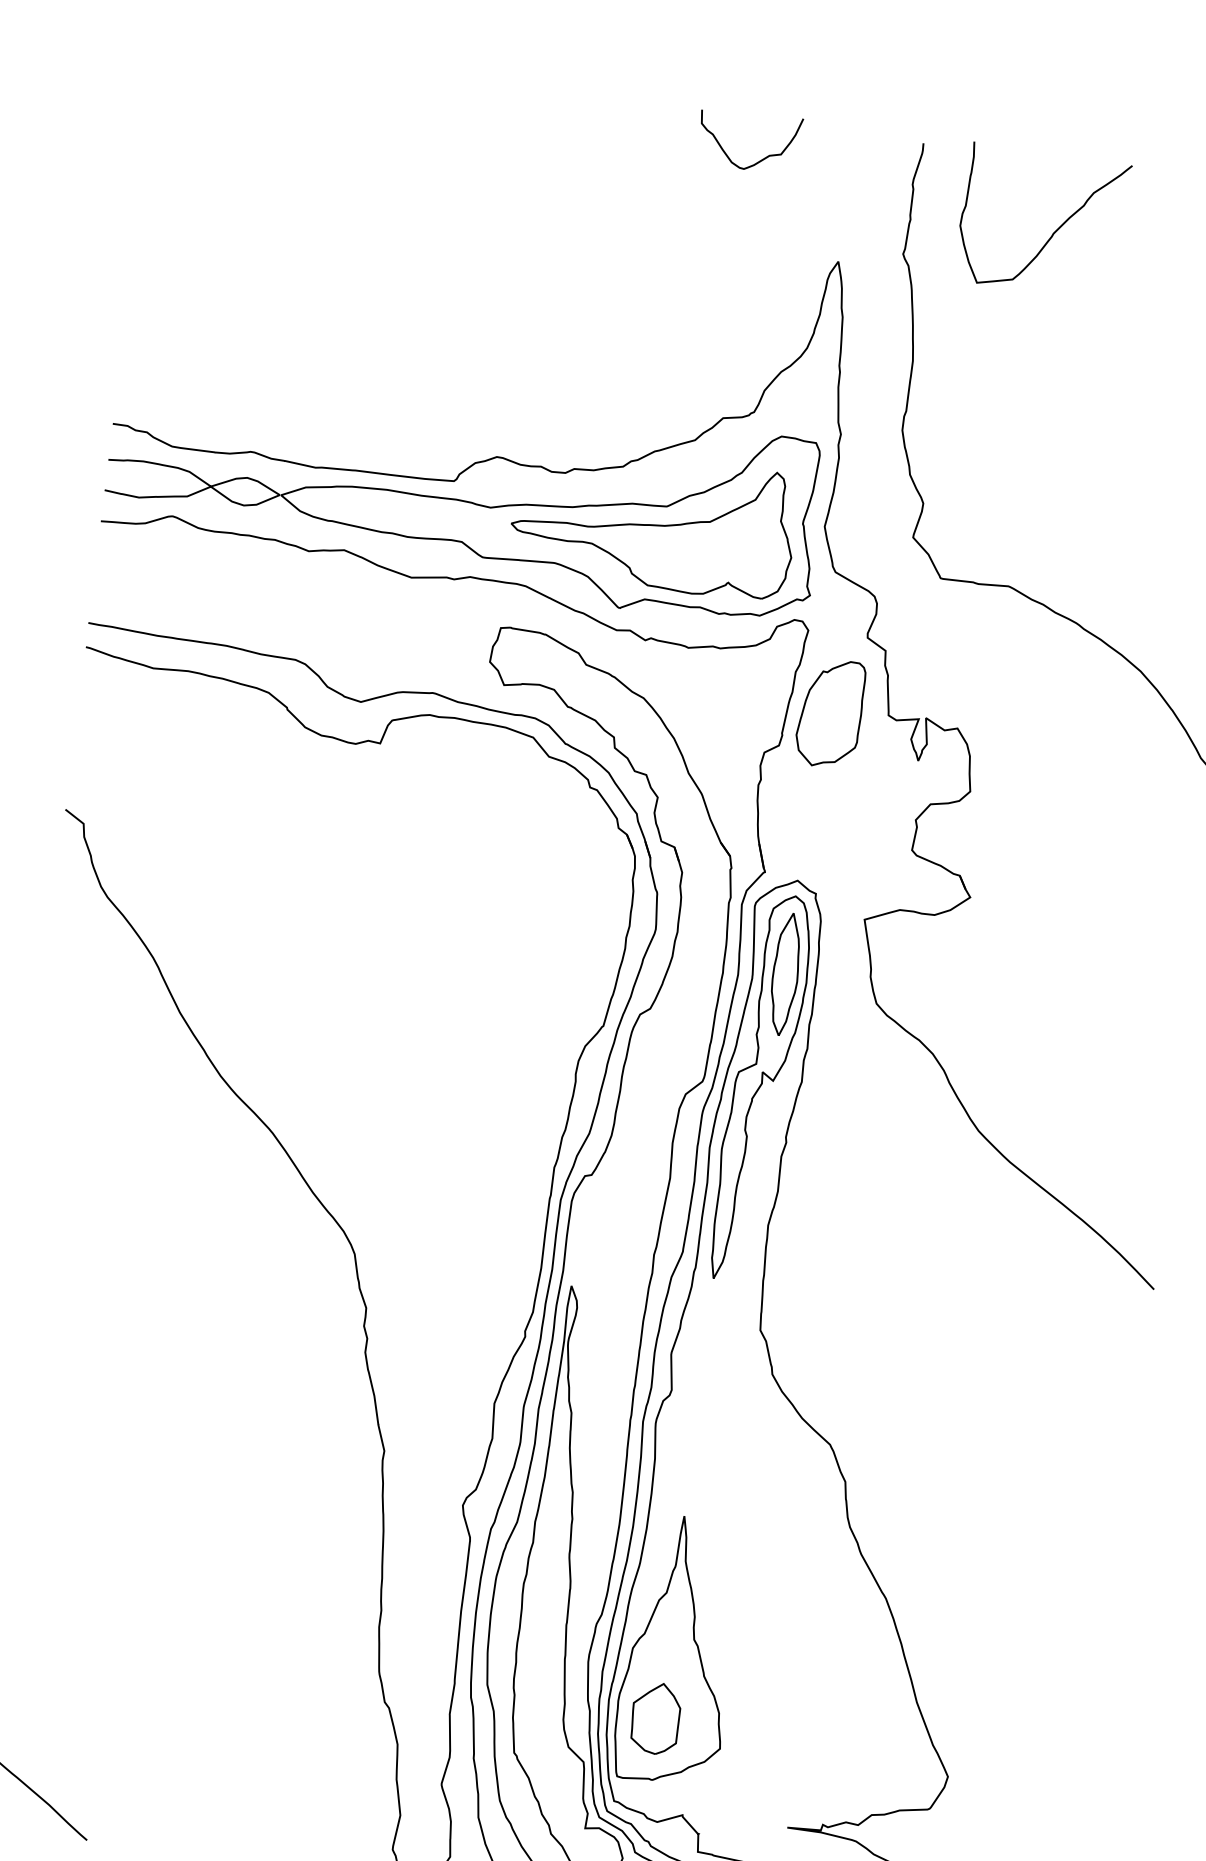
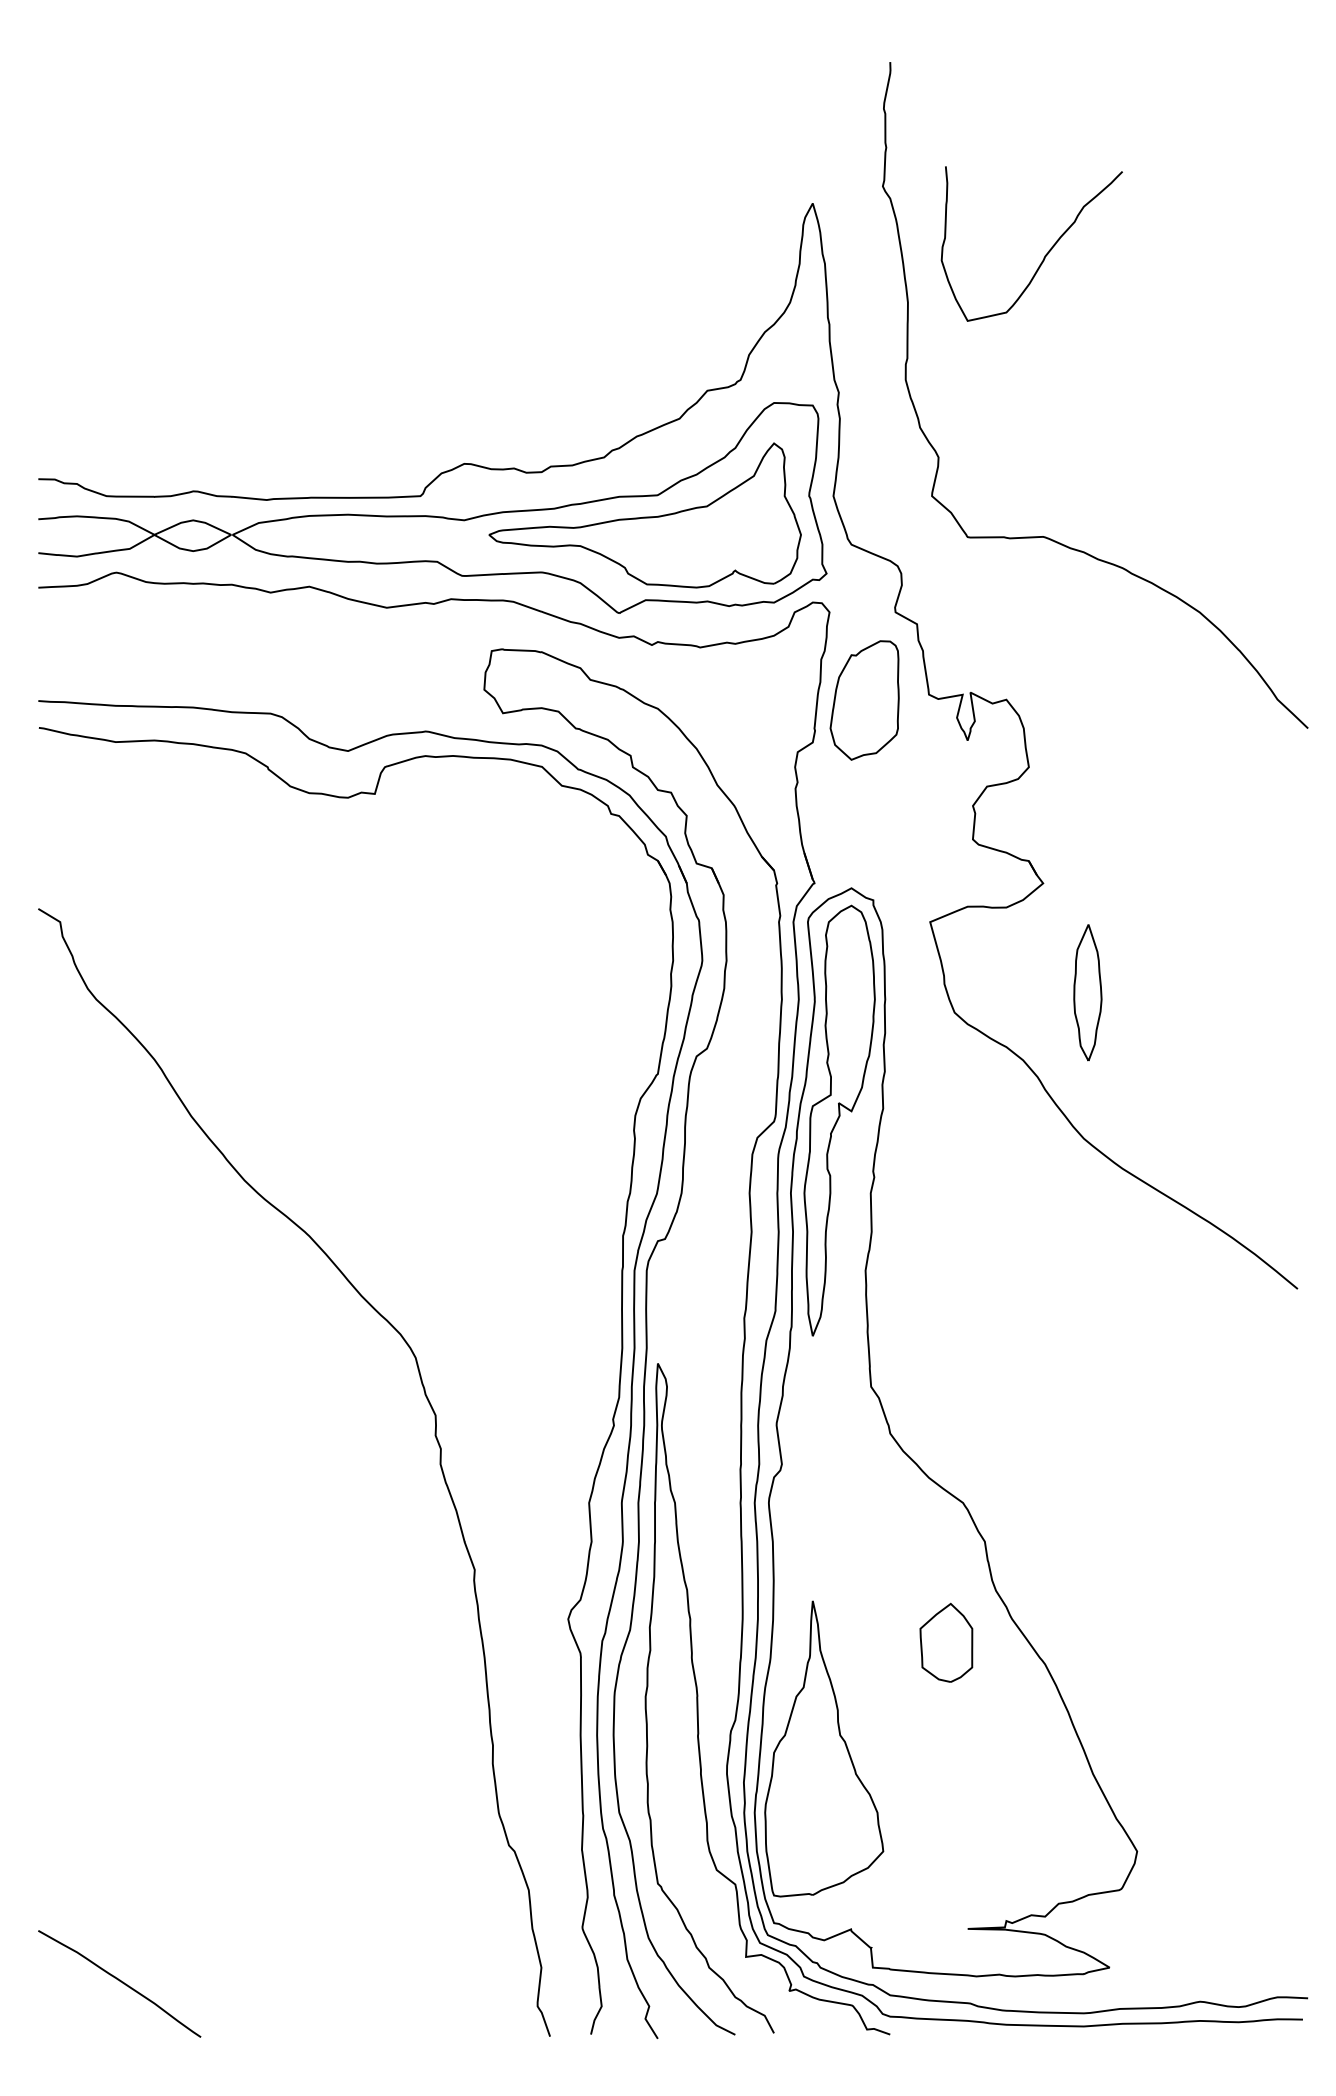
curve: (761, 159) -> (714, 101), removed
curve: (1053, 232) -> (1044, 255), moved
part: (785, 974) -> (1087, 992), moved
part: (655, 1718) -> (946, 1642), moved

